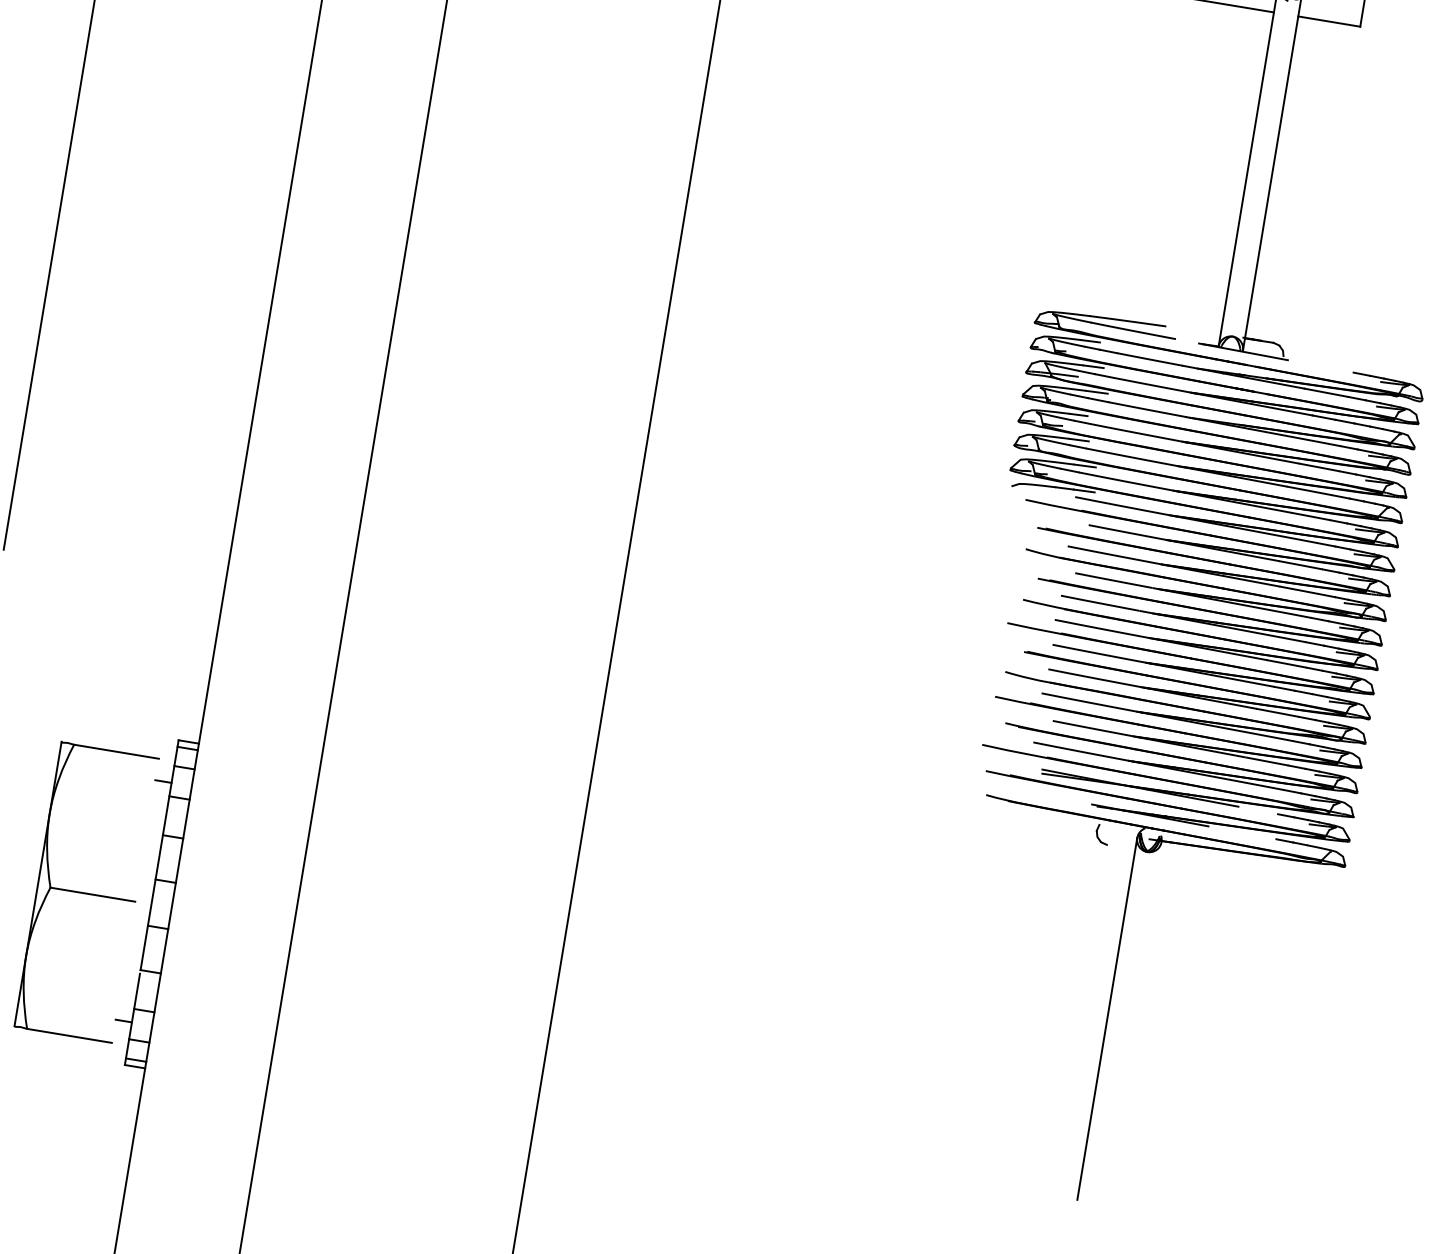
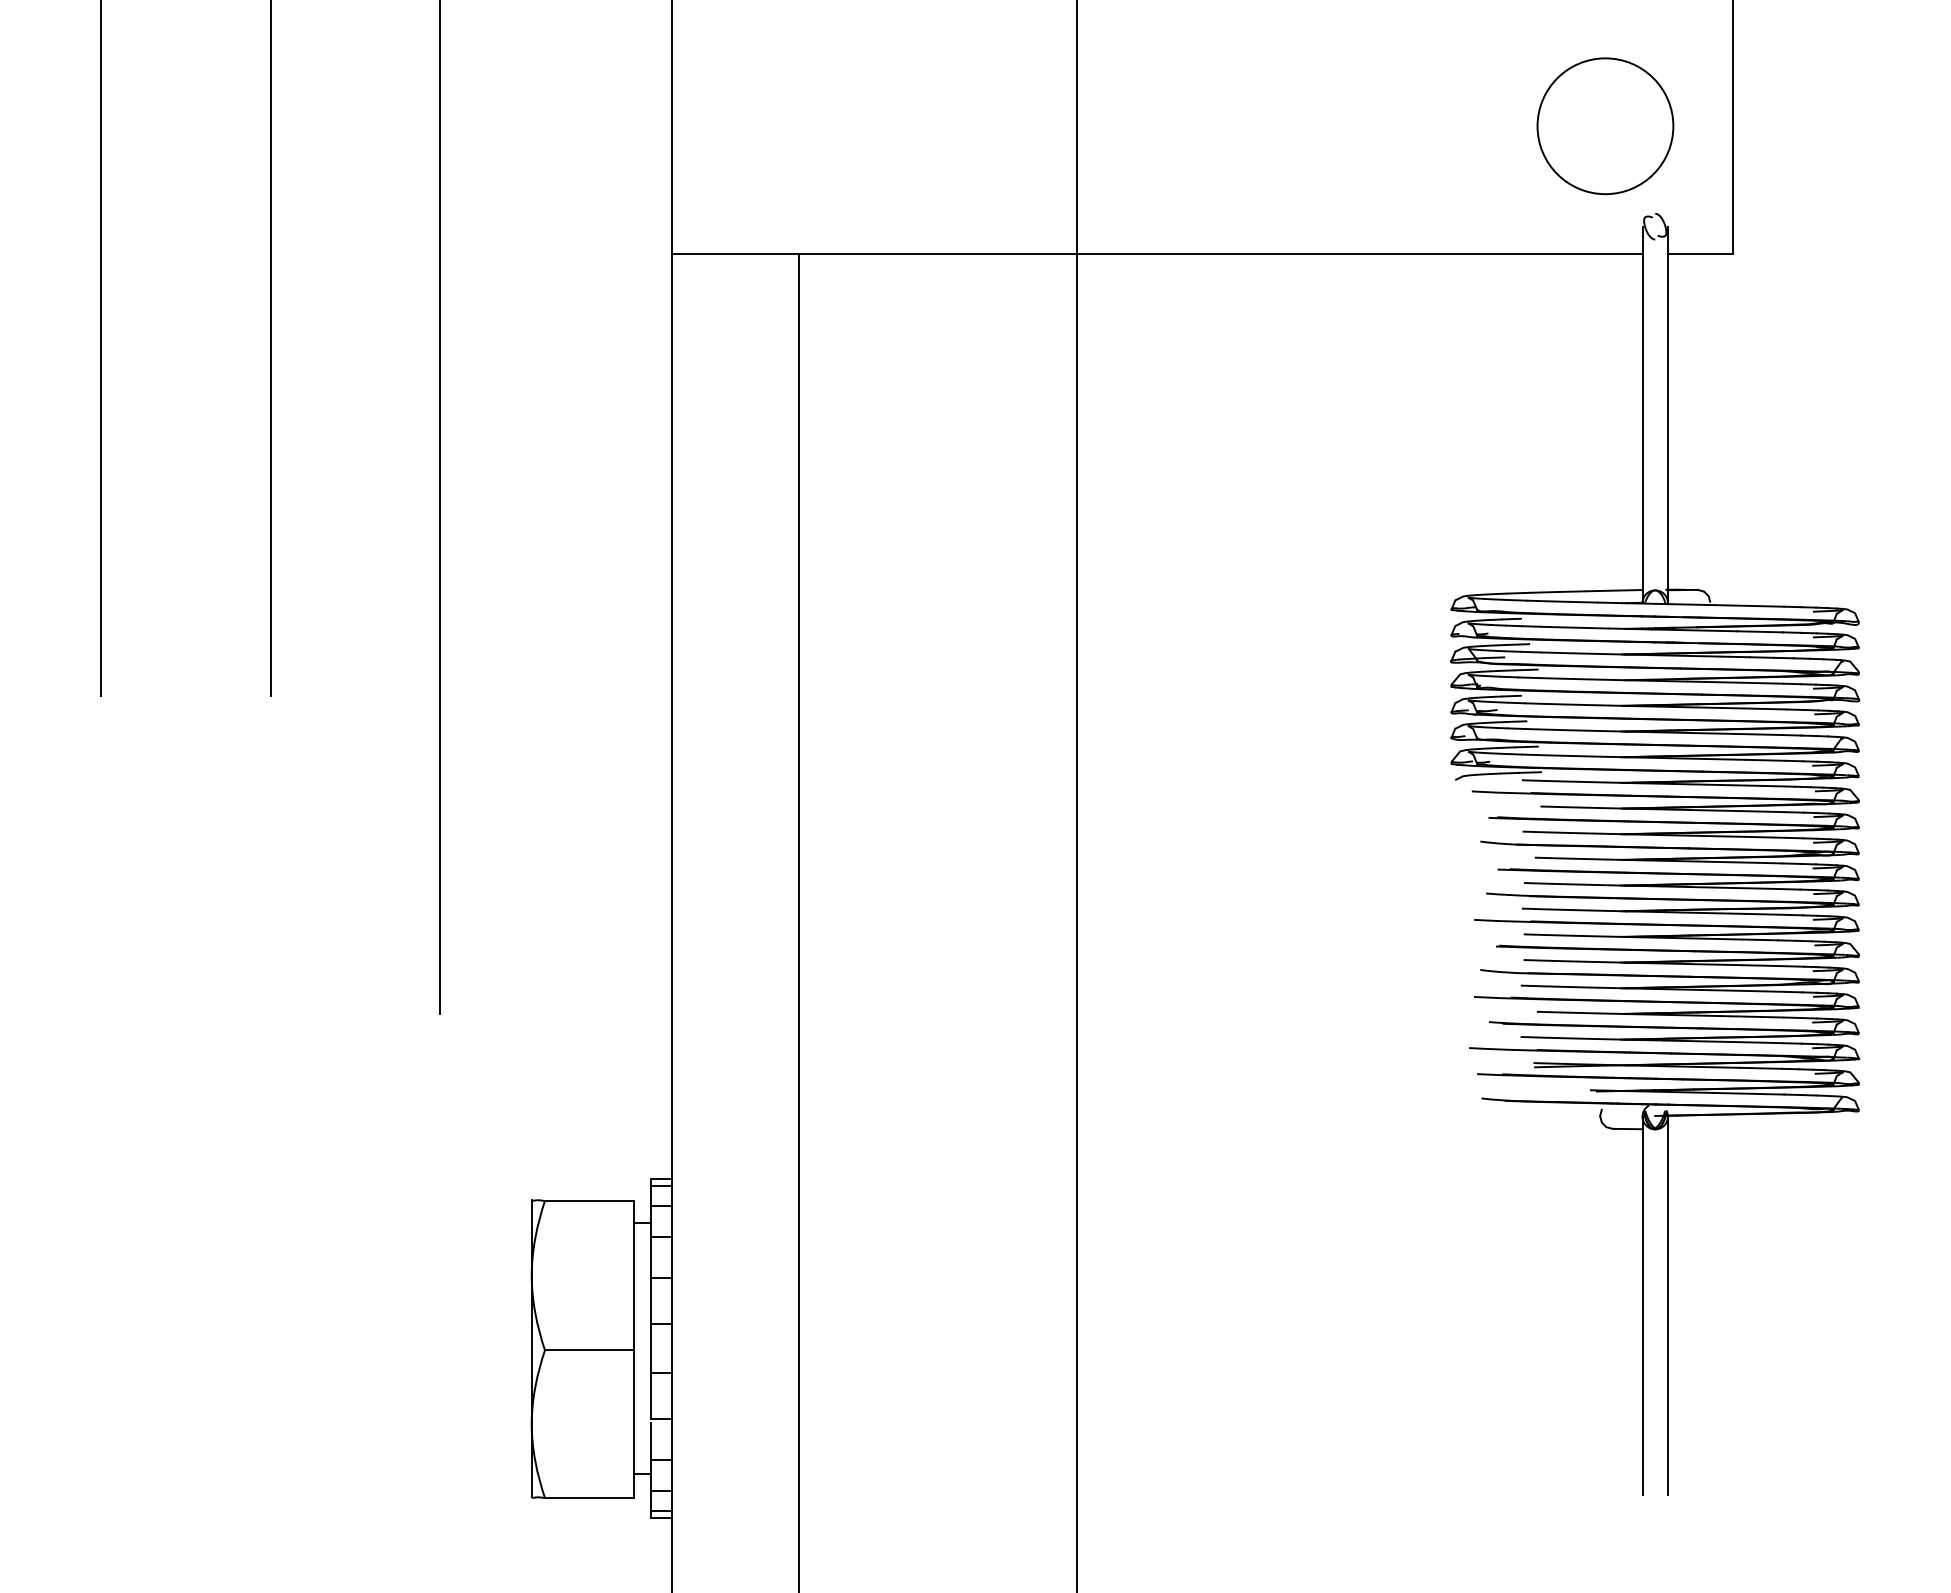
line: (1192, 330) -> (1613, 590), added
line: (1187, 340) -> (1609, 602), added
line: (1320, 365) -> (1749, 605), added
line: (1257, 809) -> (1760, 1067), added
line: (1242, 832) -> (1748, 1093), added
line: (1121, 846) -> (1627, 1128), added
line: (135, 899) -> (633, 1348), added
line: (1131, 1022) -> (1667, 1305), added

